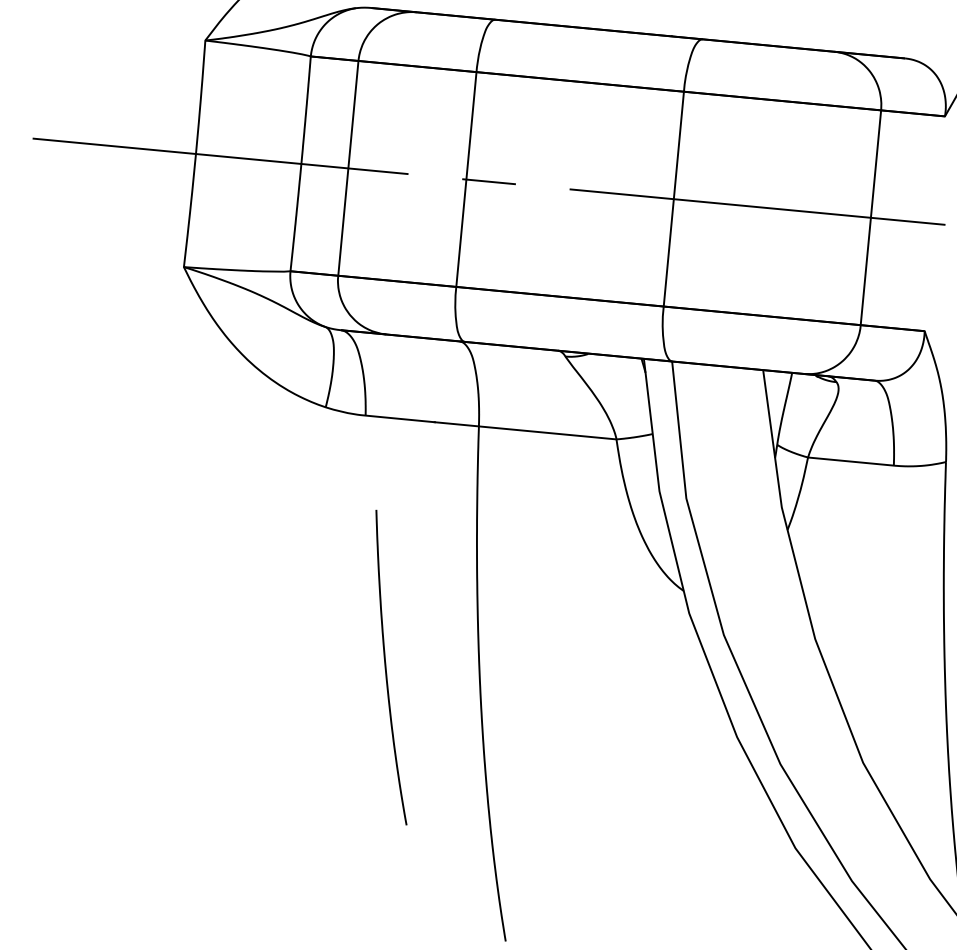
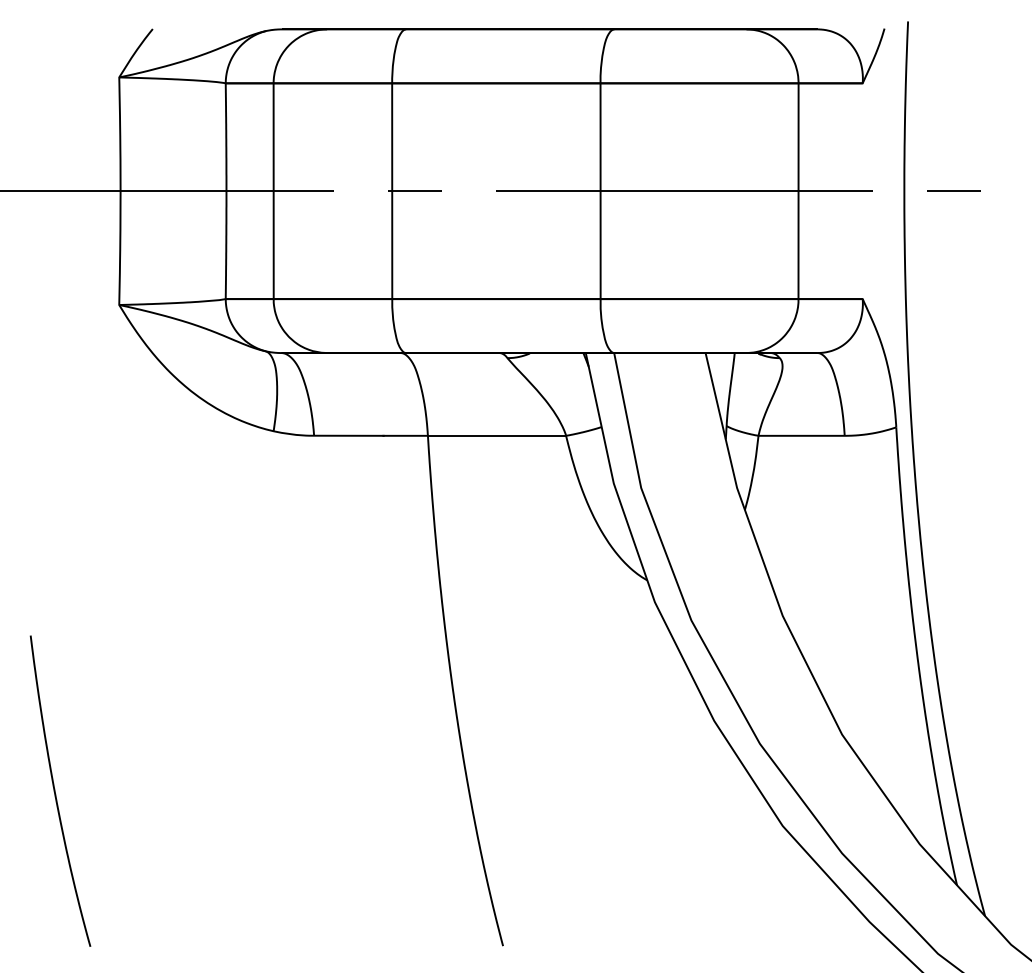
curve: (386, 666) -> (55, 790), moved

